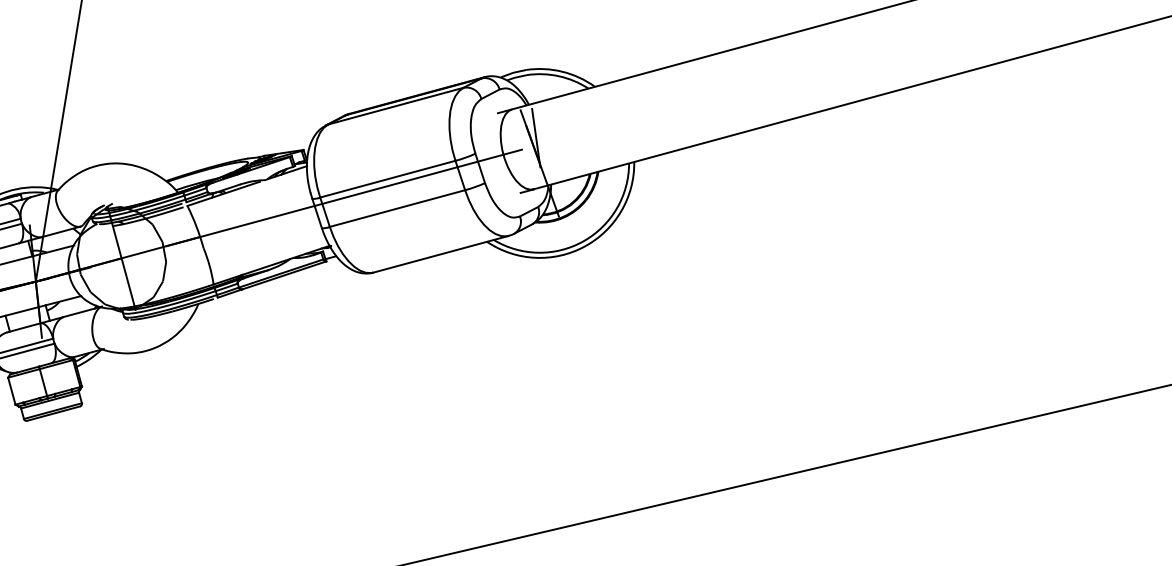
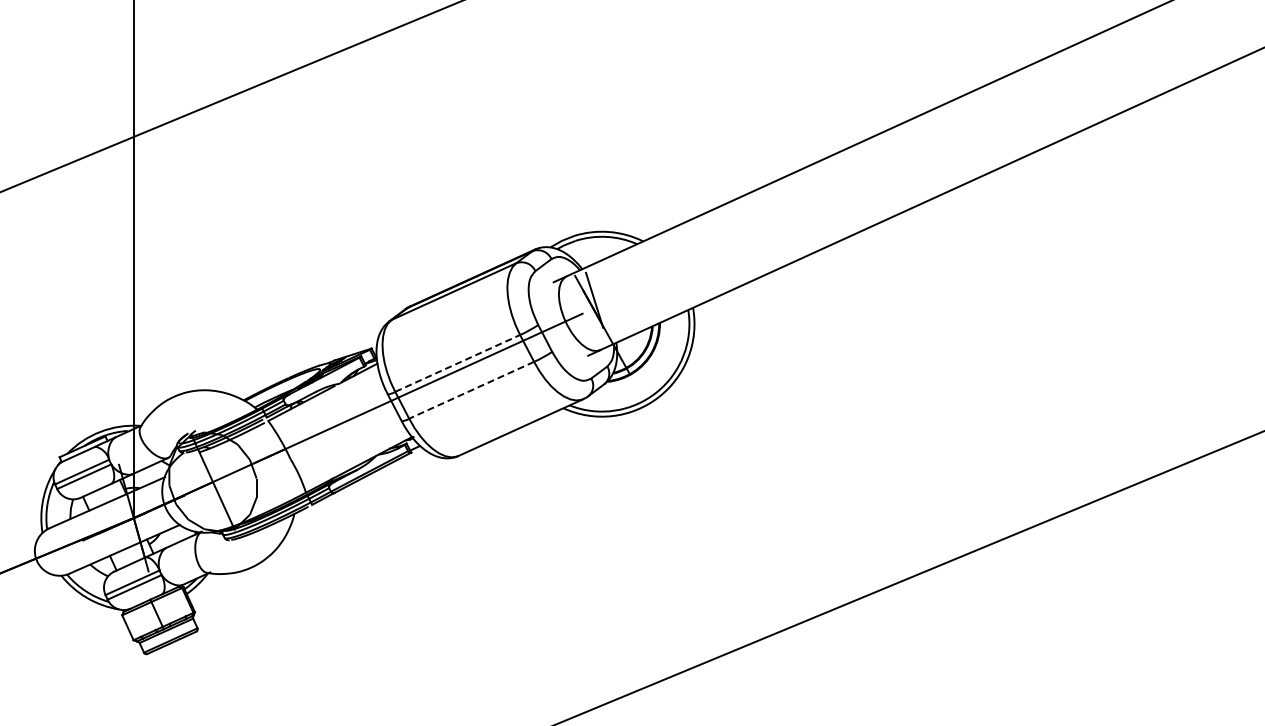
line: (387, 179) -> (457, 363), solid -> dashed
line: (397, 208) -> (471, 390), solid -> dashed

